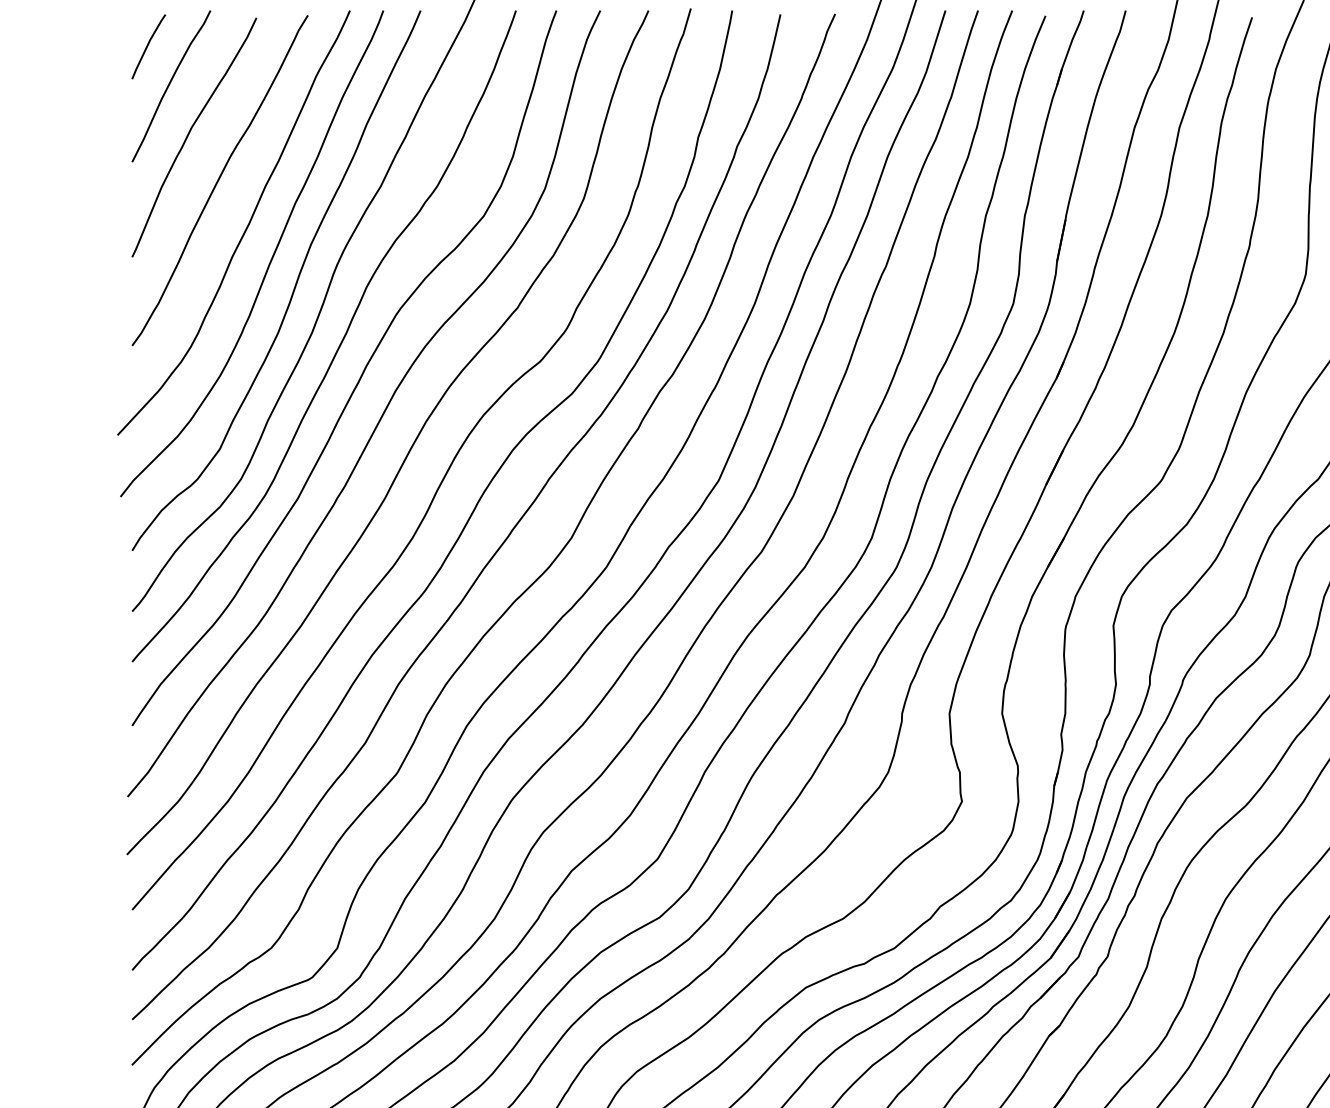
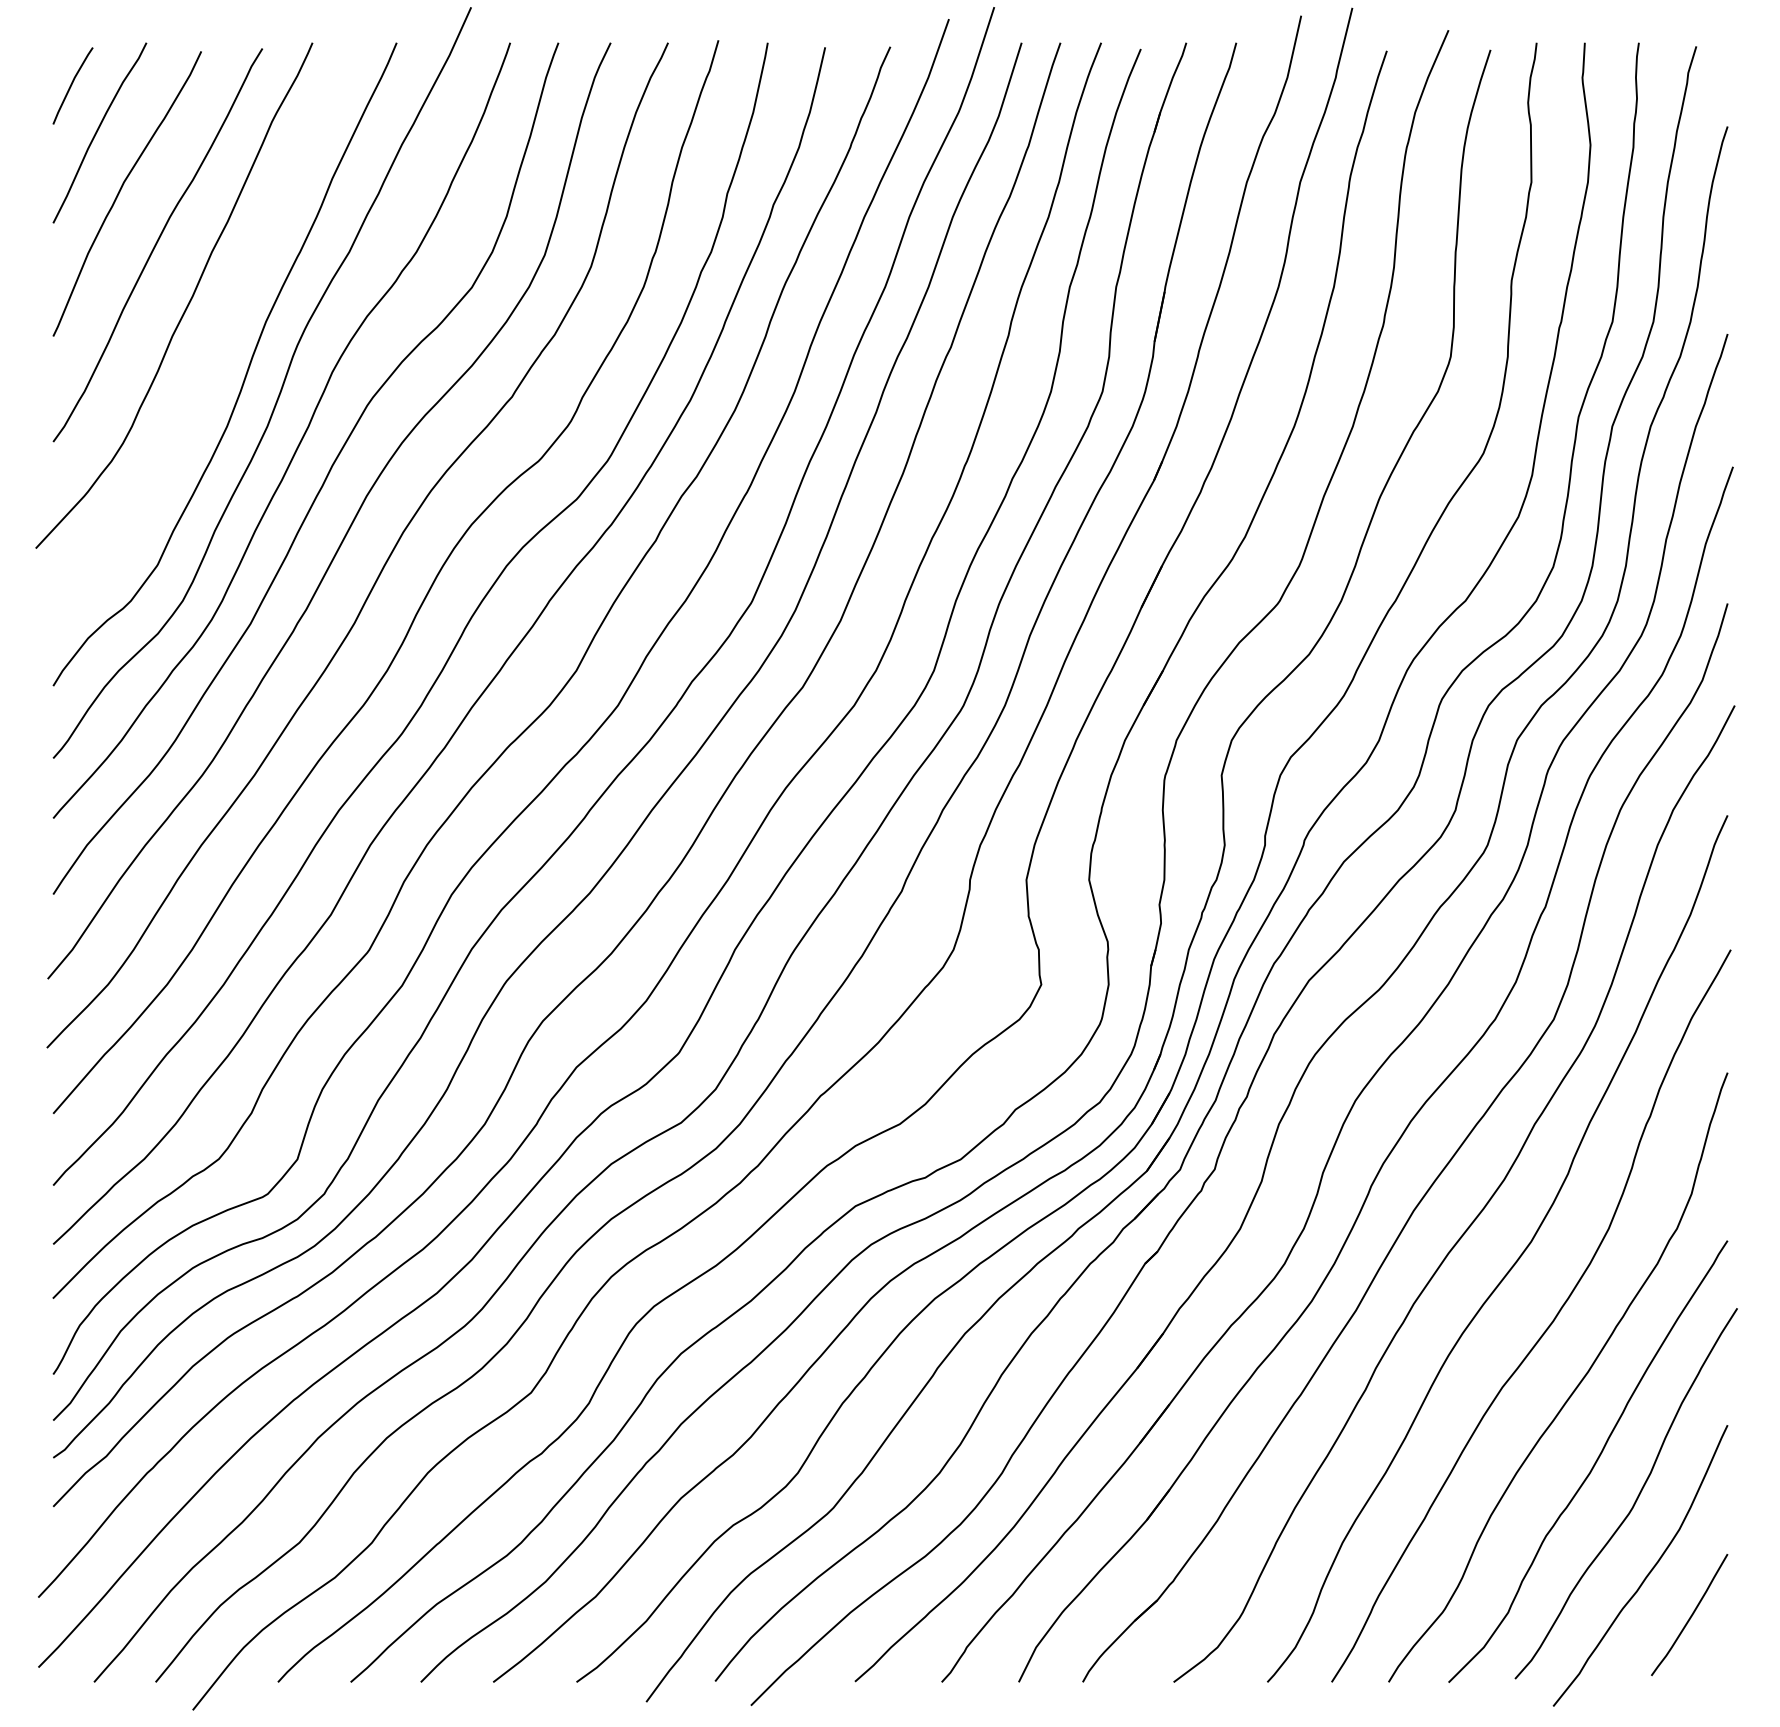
curve: (270, 260) -> (217, 340), removed

